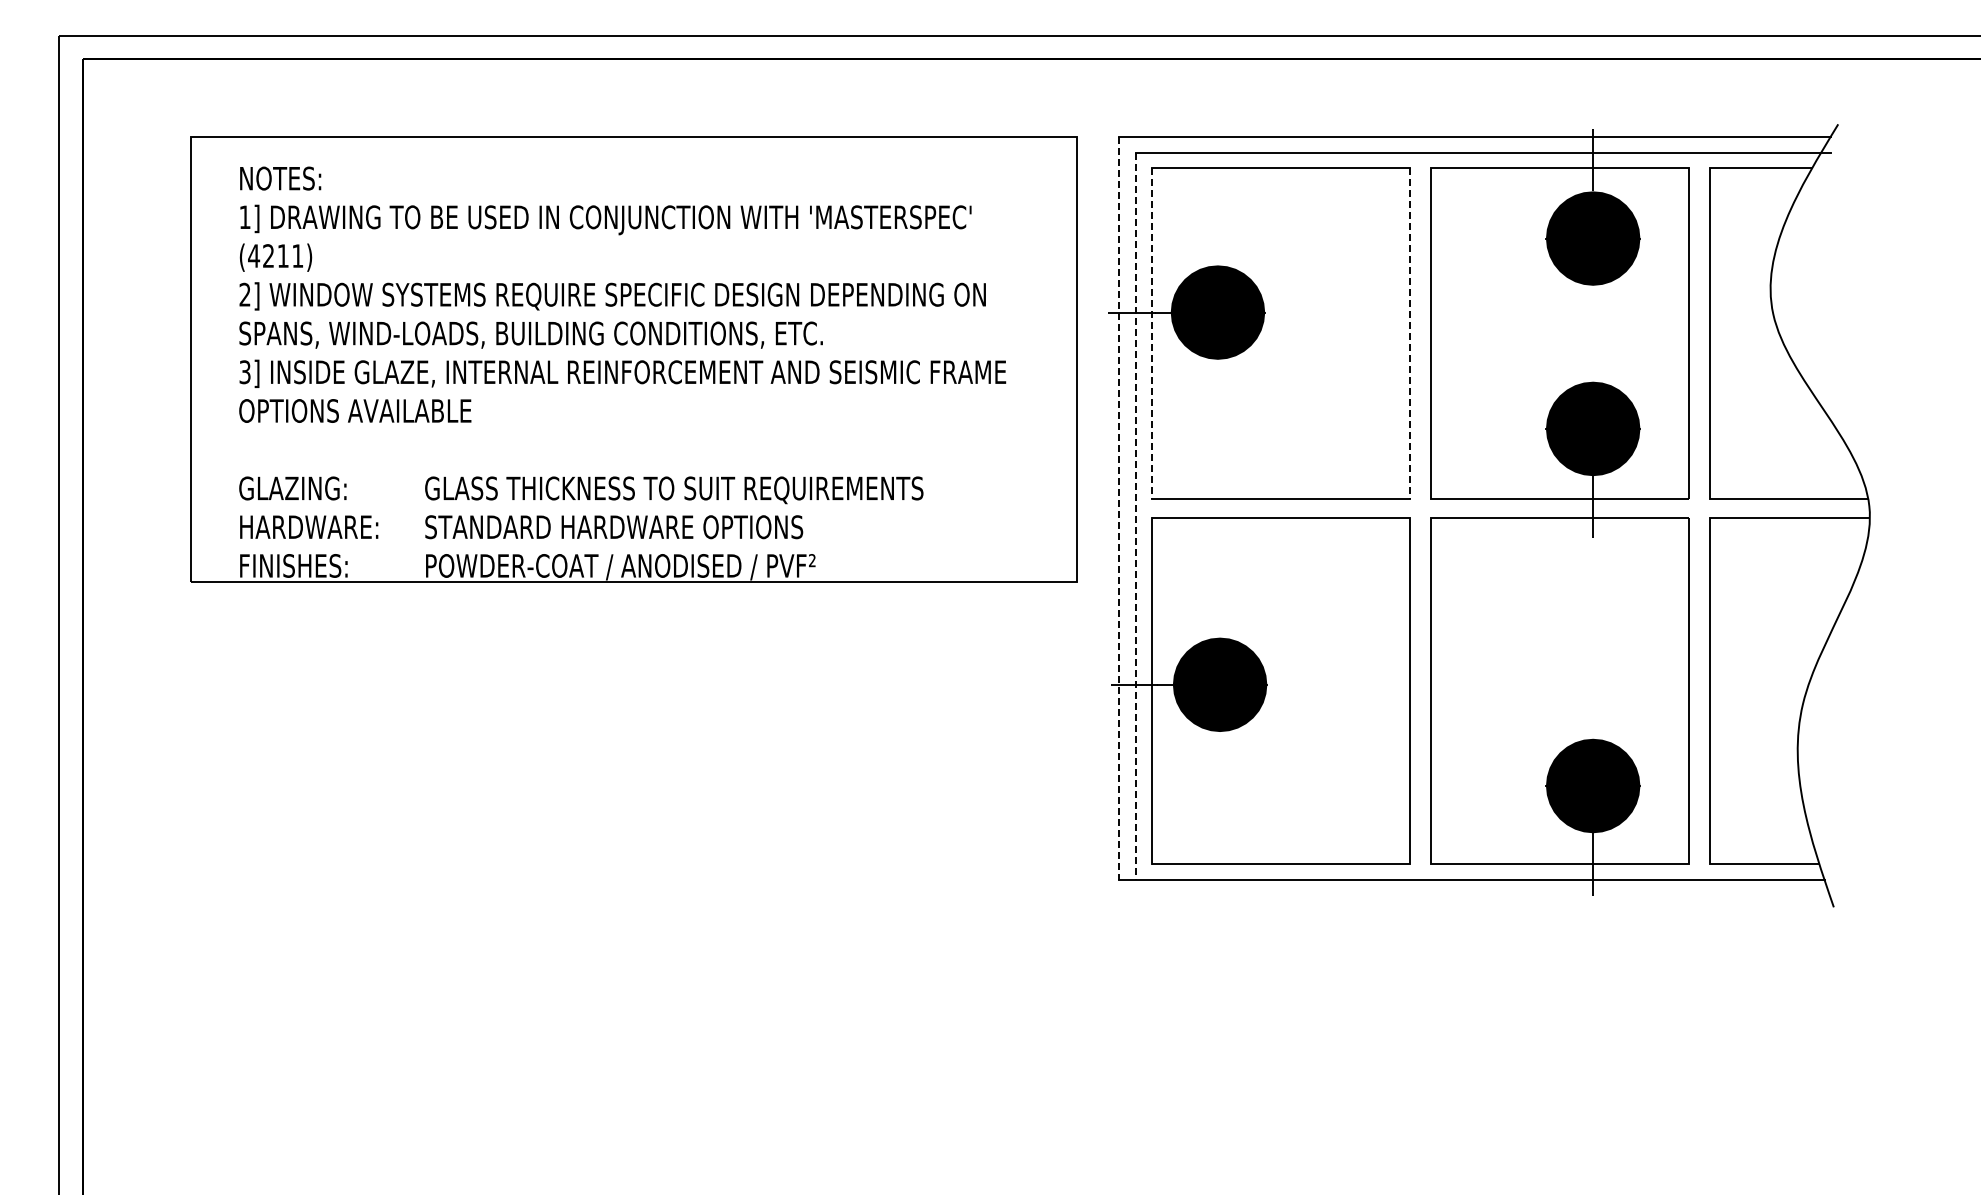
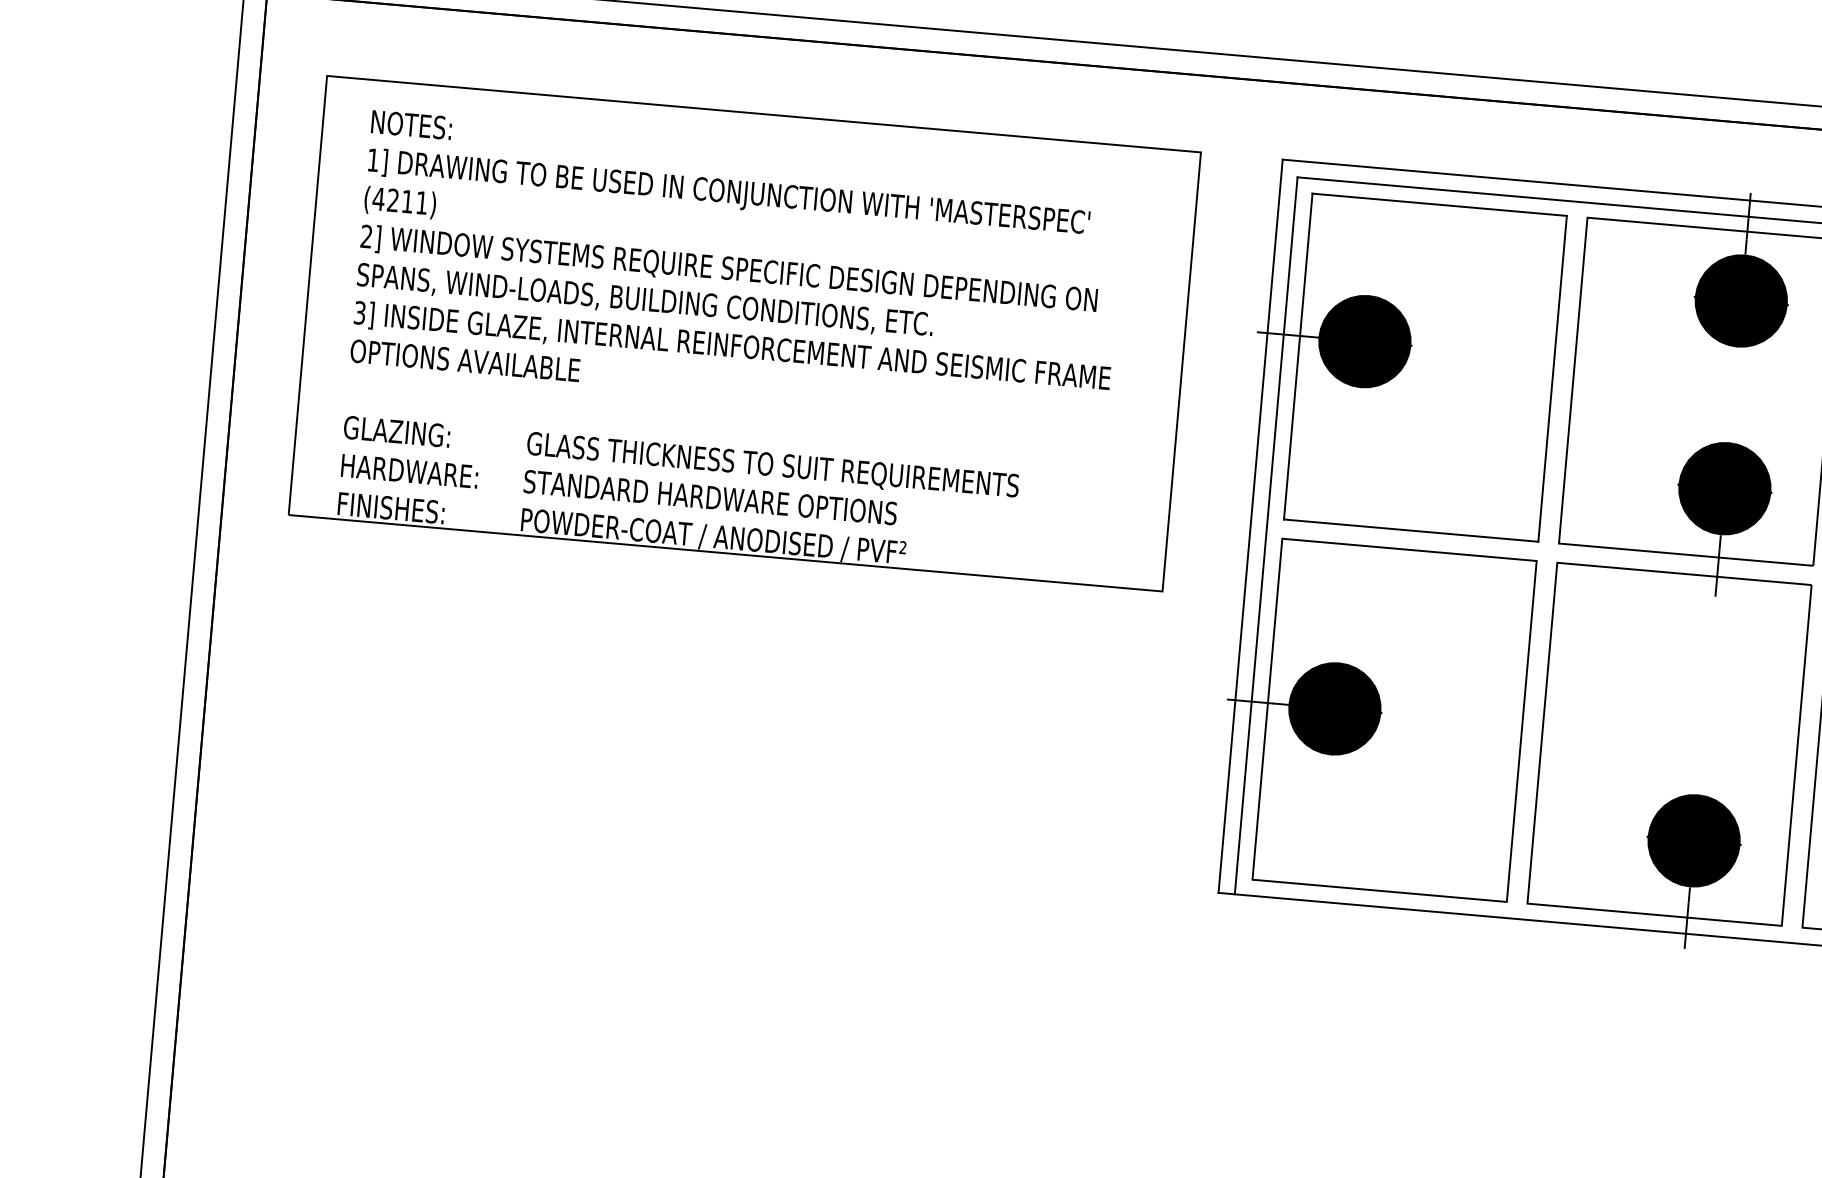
line: (1152, 334) -> (1298, 357), dashed -> solid
line: (1410, 334) -> (1552, 379), dashed -> solid
part: (633, 359) -> (744, 333), moved
line: (1119, 508) -> (1250, 526), dashed -> solid
line: (1135, 516) -> (1266, 535), dashed -> solid

